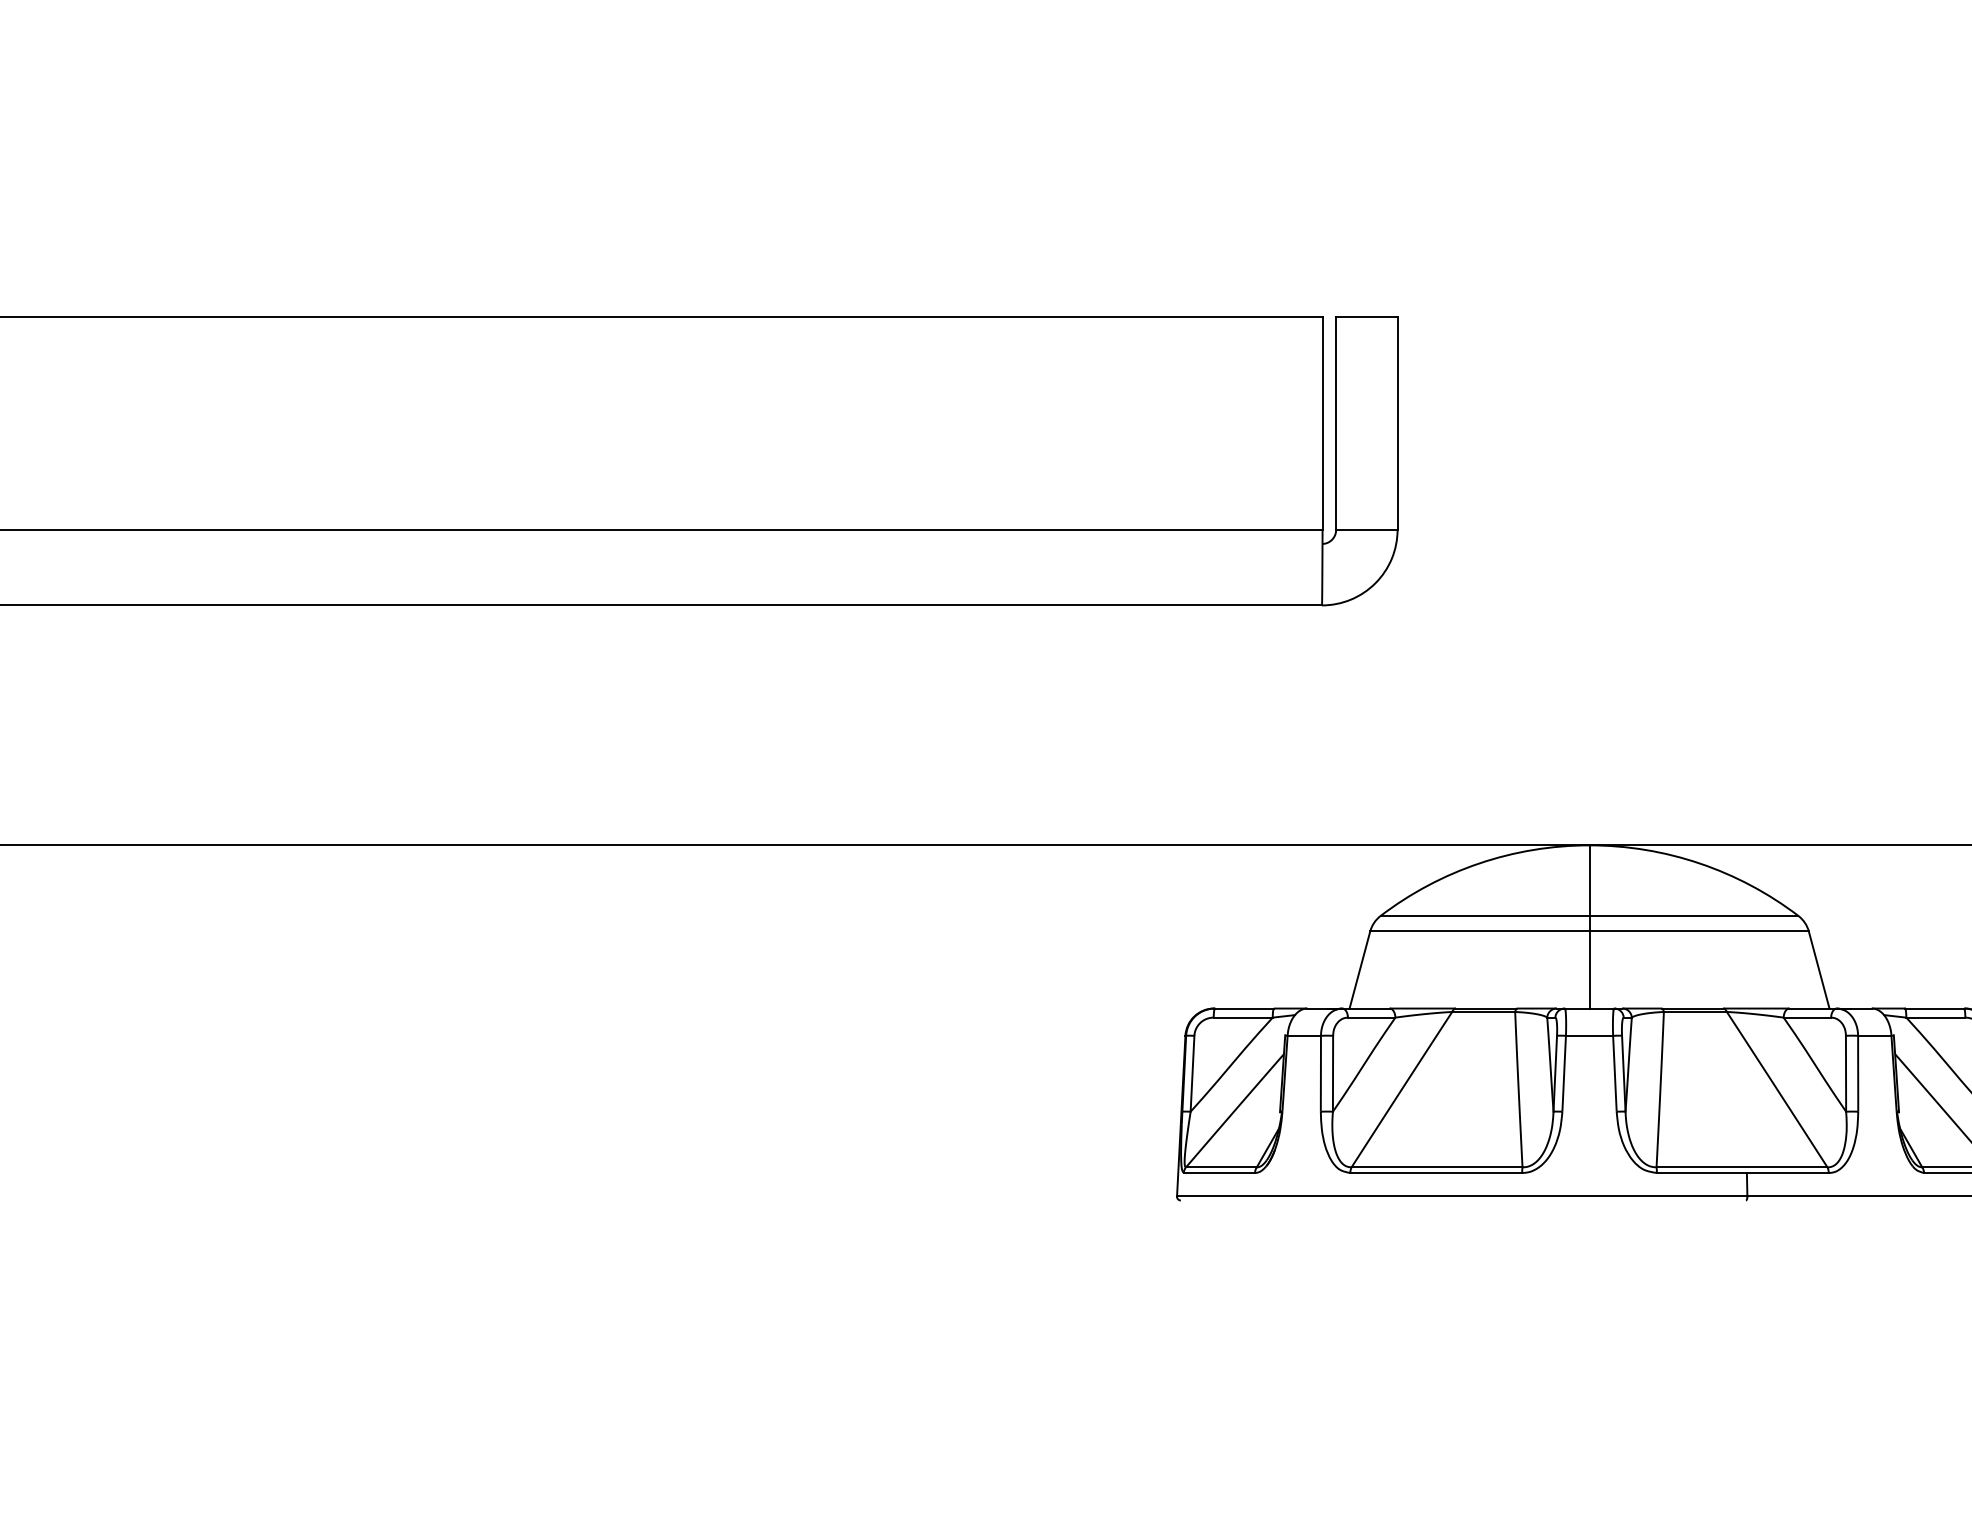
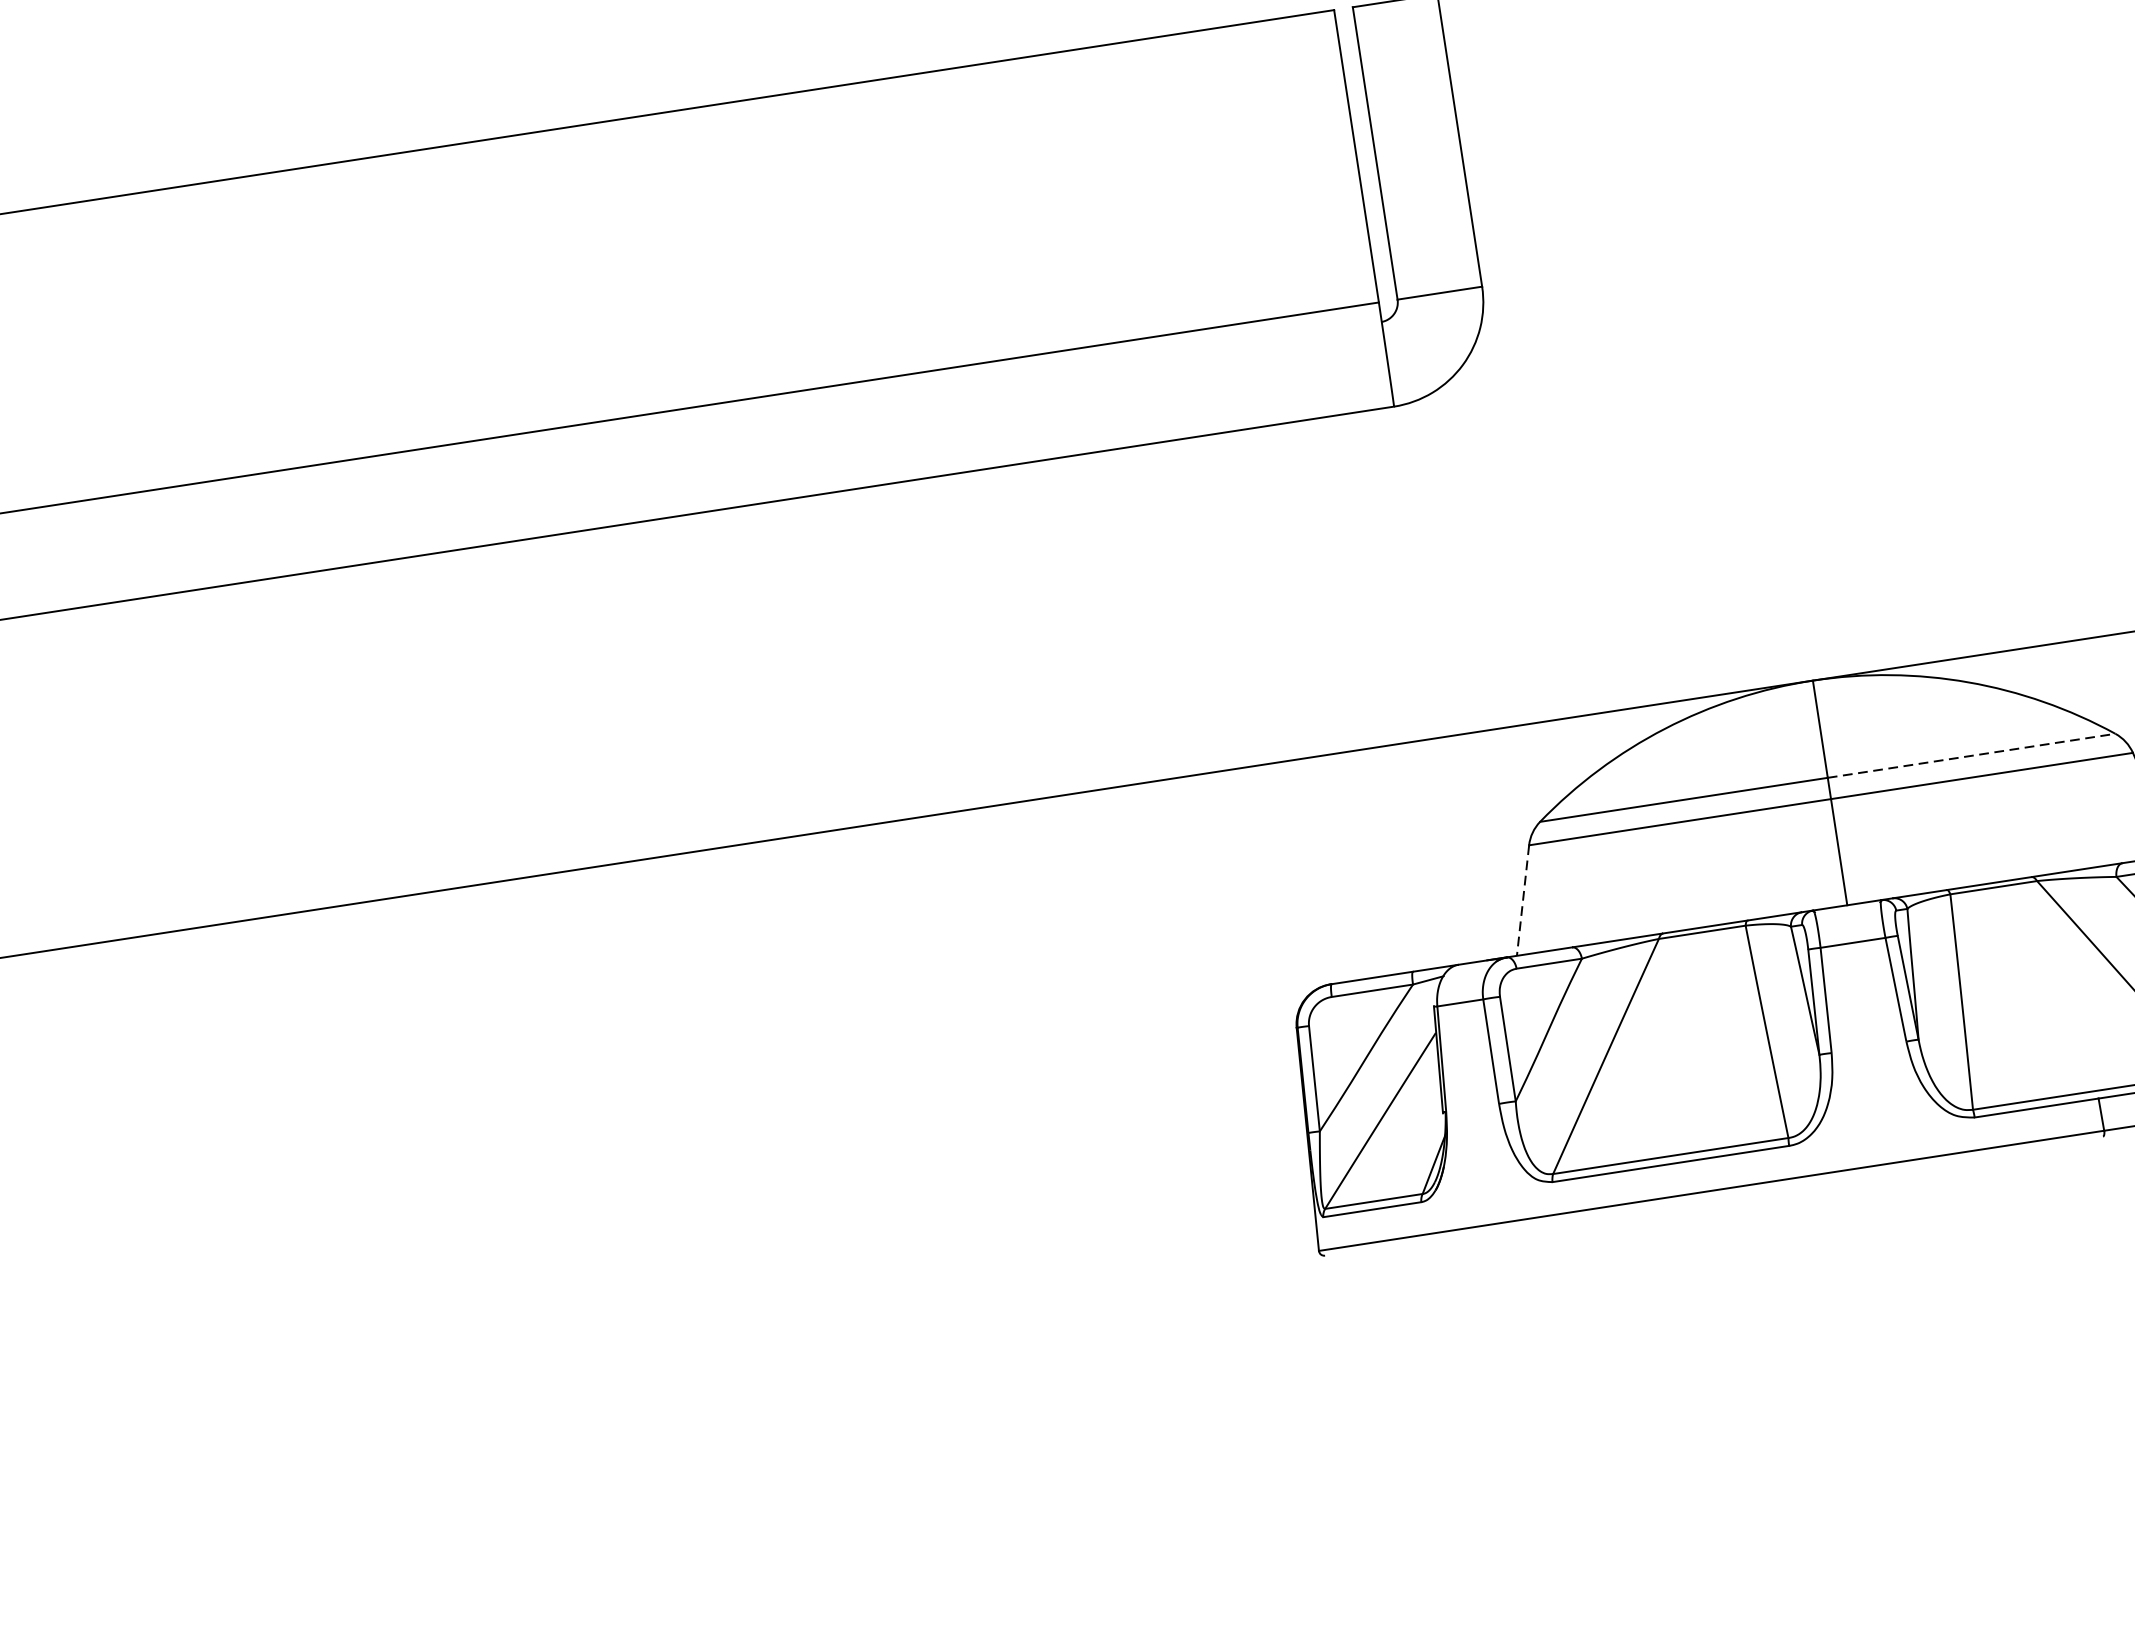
line: (1694, 915) -> (1972, 755), solid -> dashed
line: (1359, 969) -> (1522, 900), solid -> dashed

